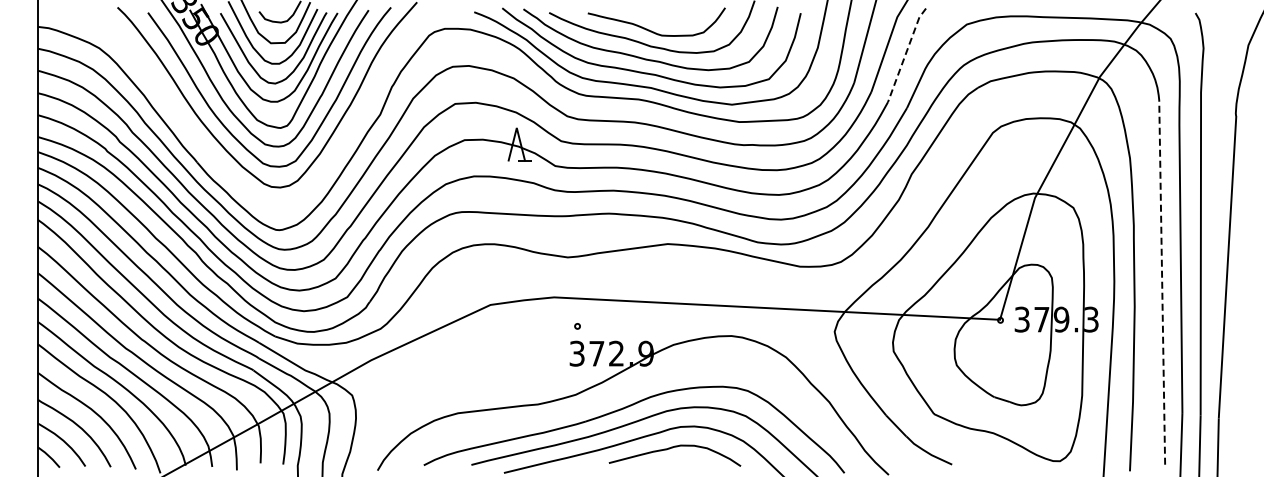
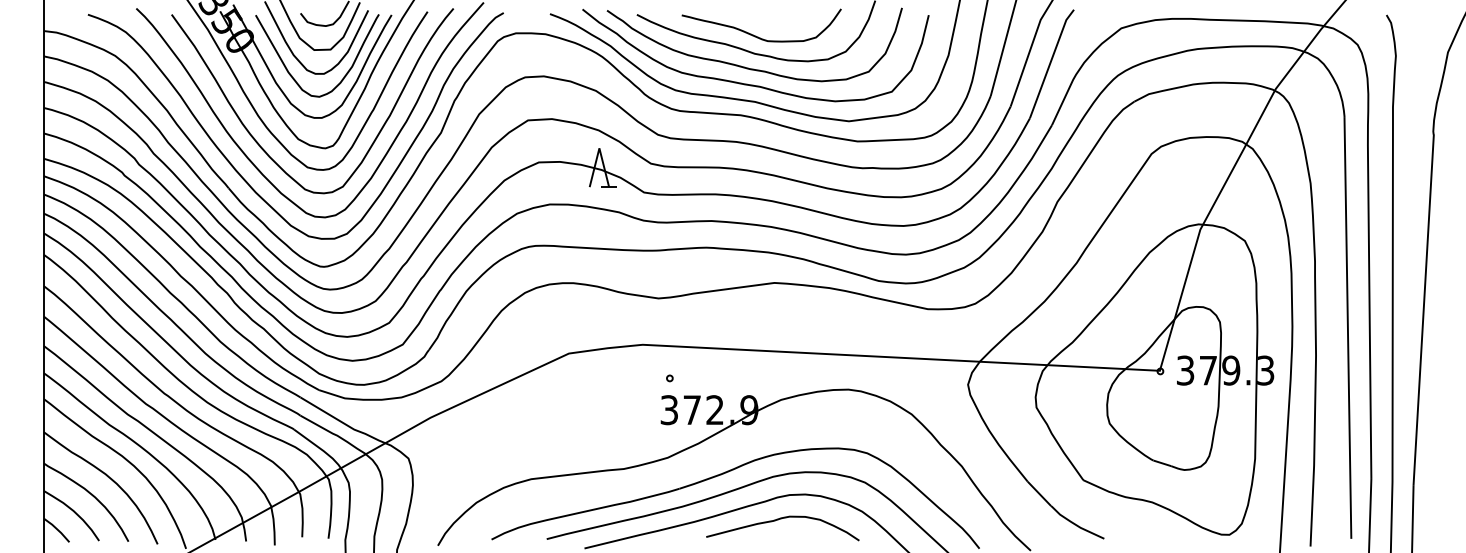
line: (905, 53) -> (1050, 61), dashed -> solid
curve: (206, 148) -> (239, 172), added
line: (1162, 282) -> (1348, 327), dashed -> solid

